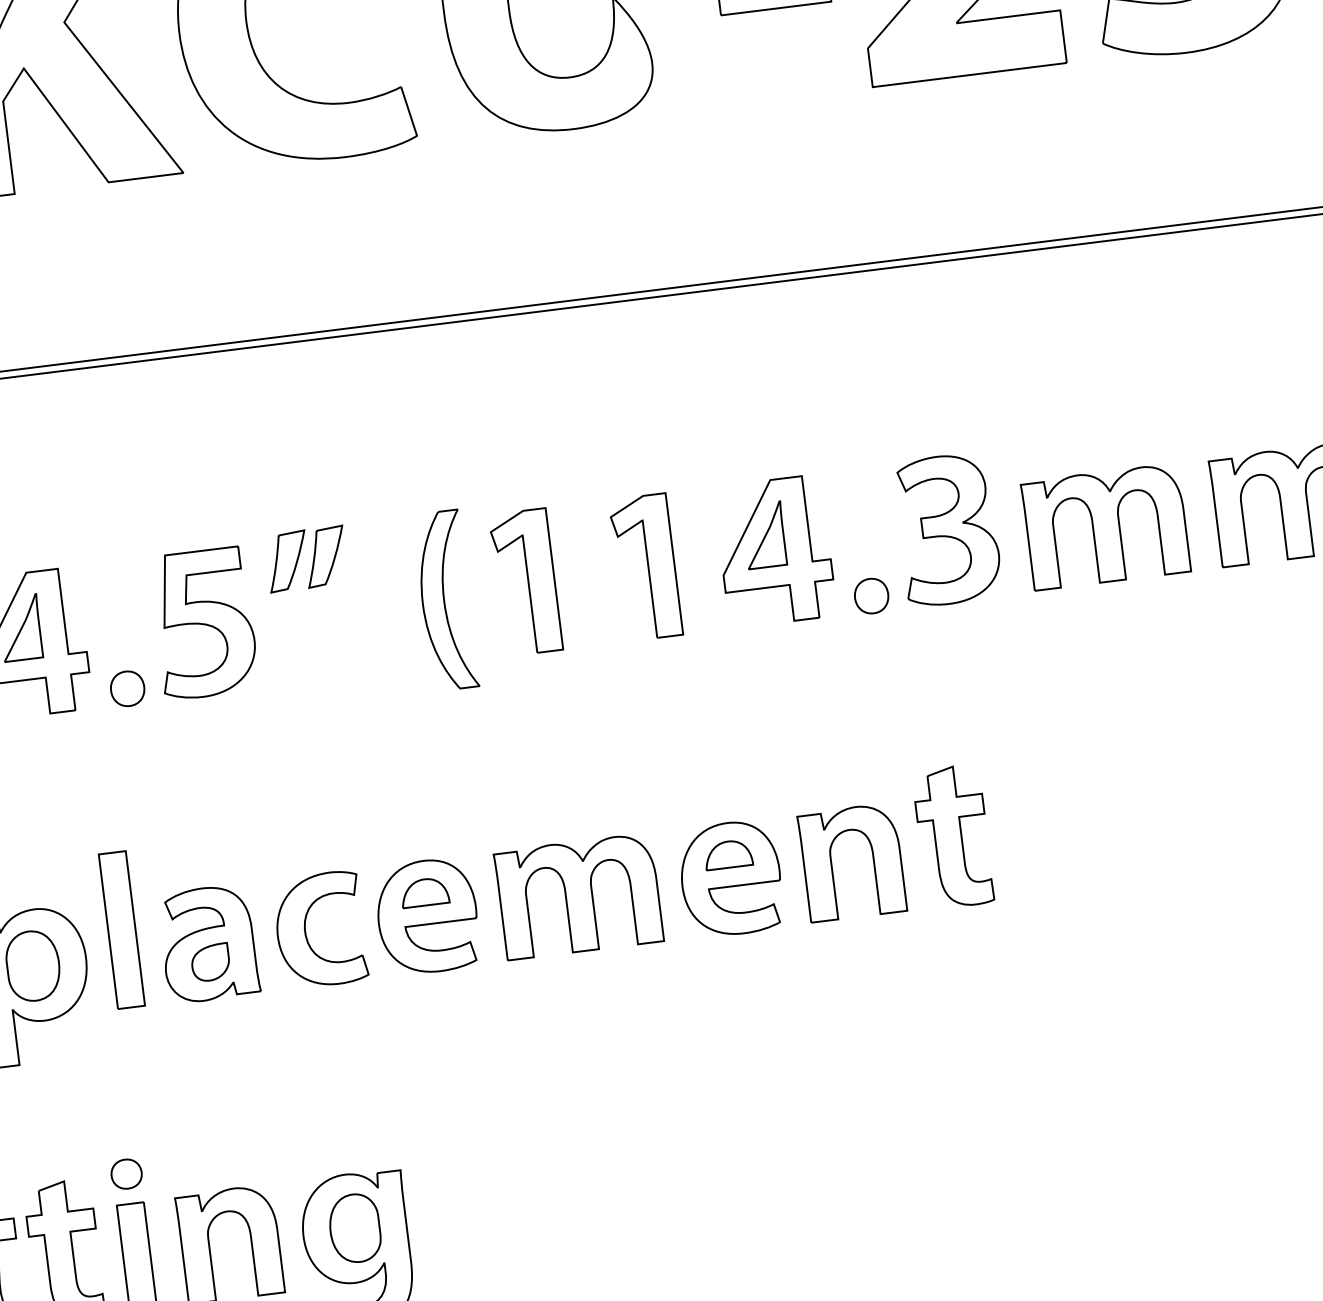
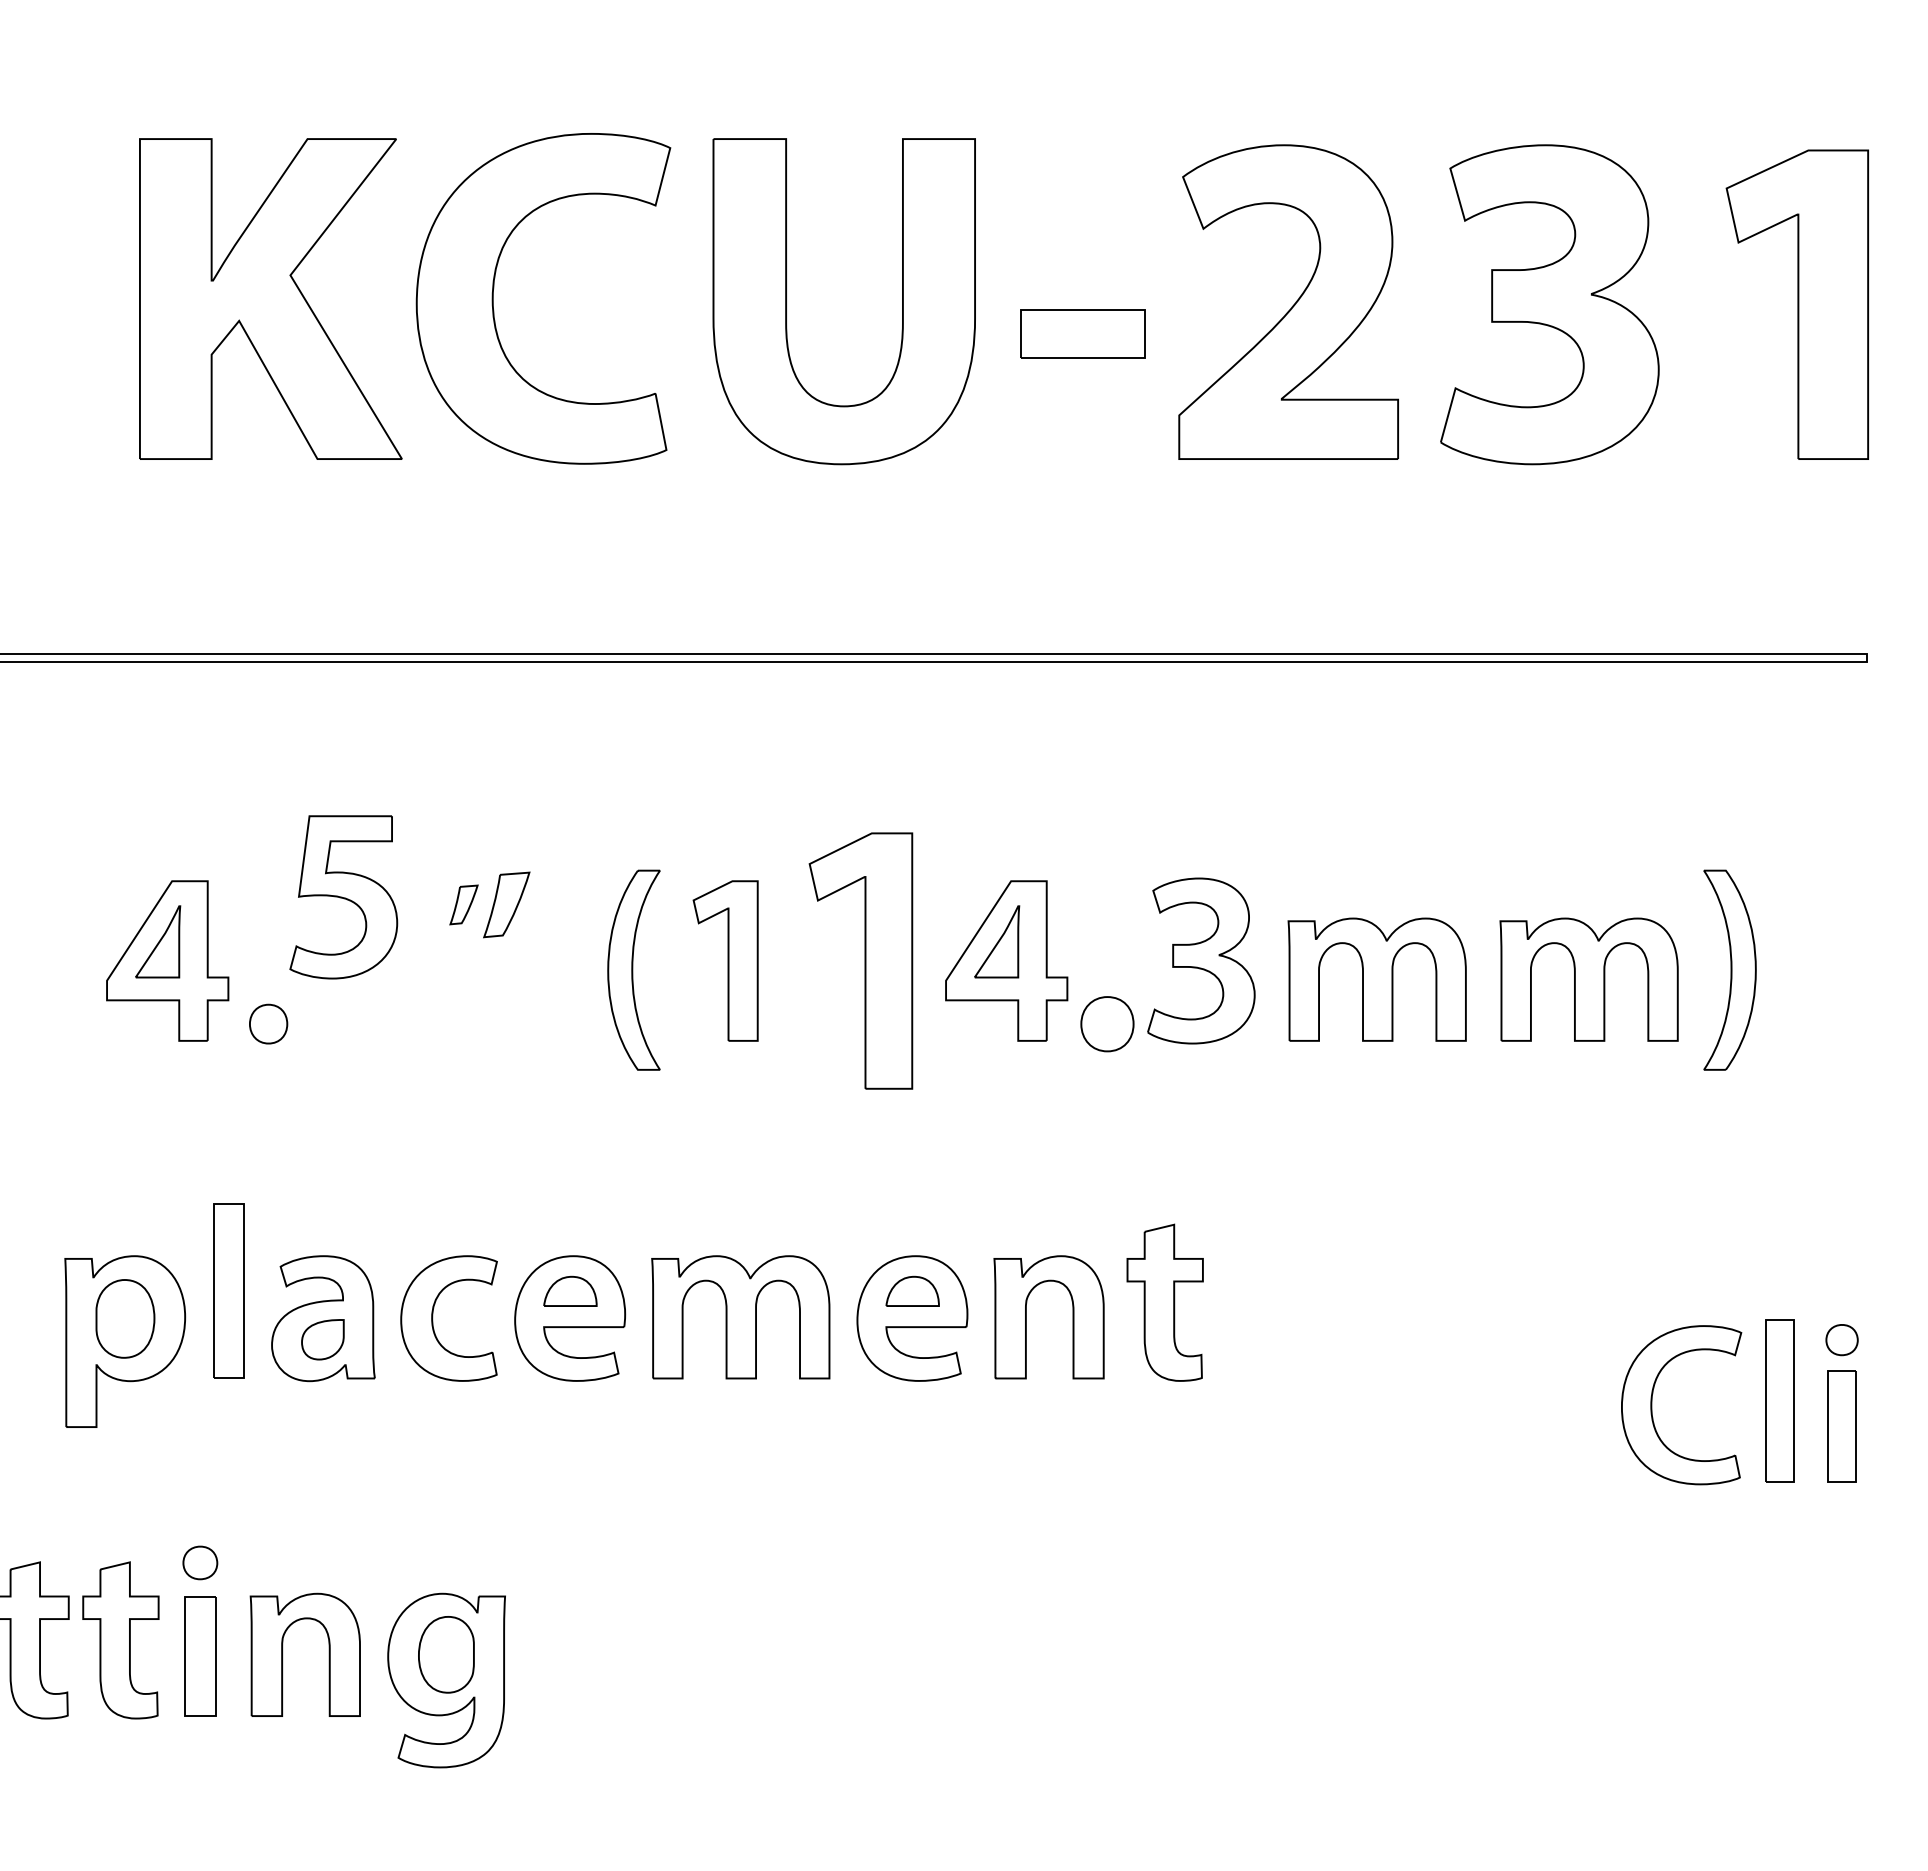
part: (287, 561) -> (463, 904), size x0.6
part: (645, 567) -> (860, 960), size x1.6
part: (871, 595) -> (1107, 1023), size x1.4
part: (204, 623) -> (343, 897), moved

